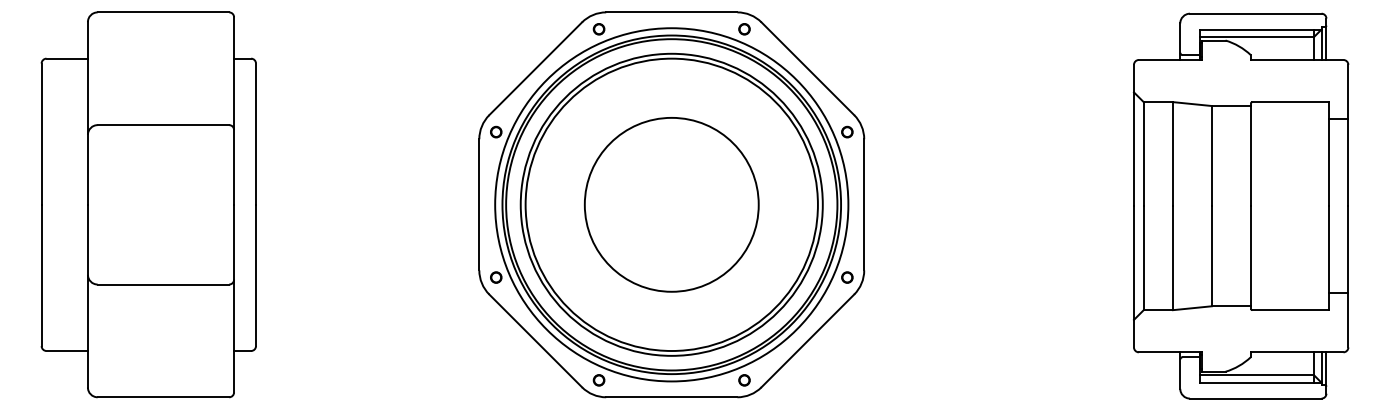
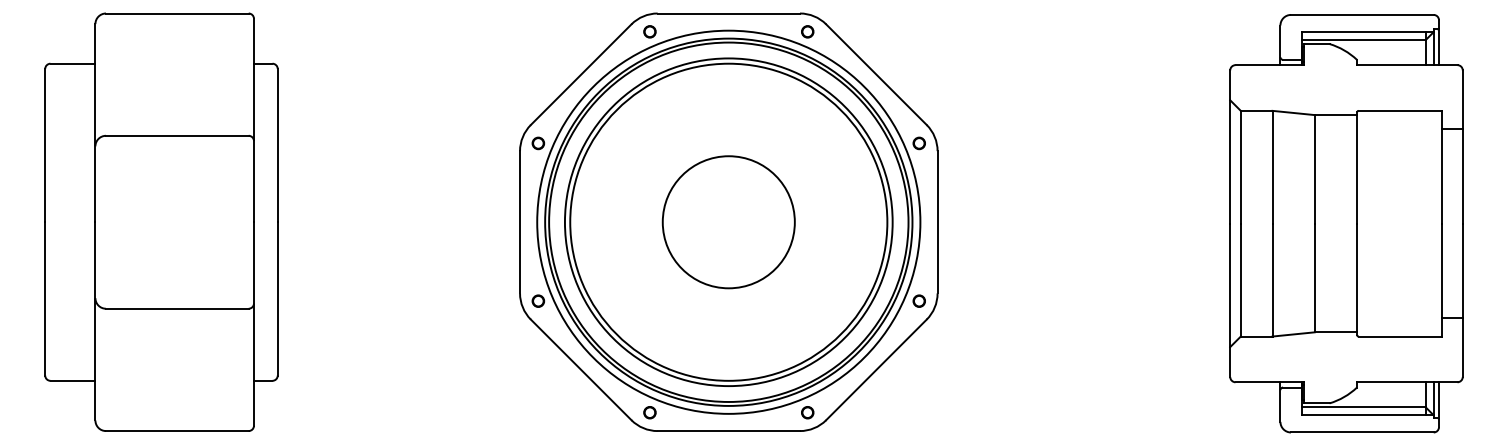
circle: (671, 204) -> (728, 221), size x0.7

